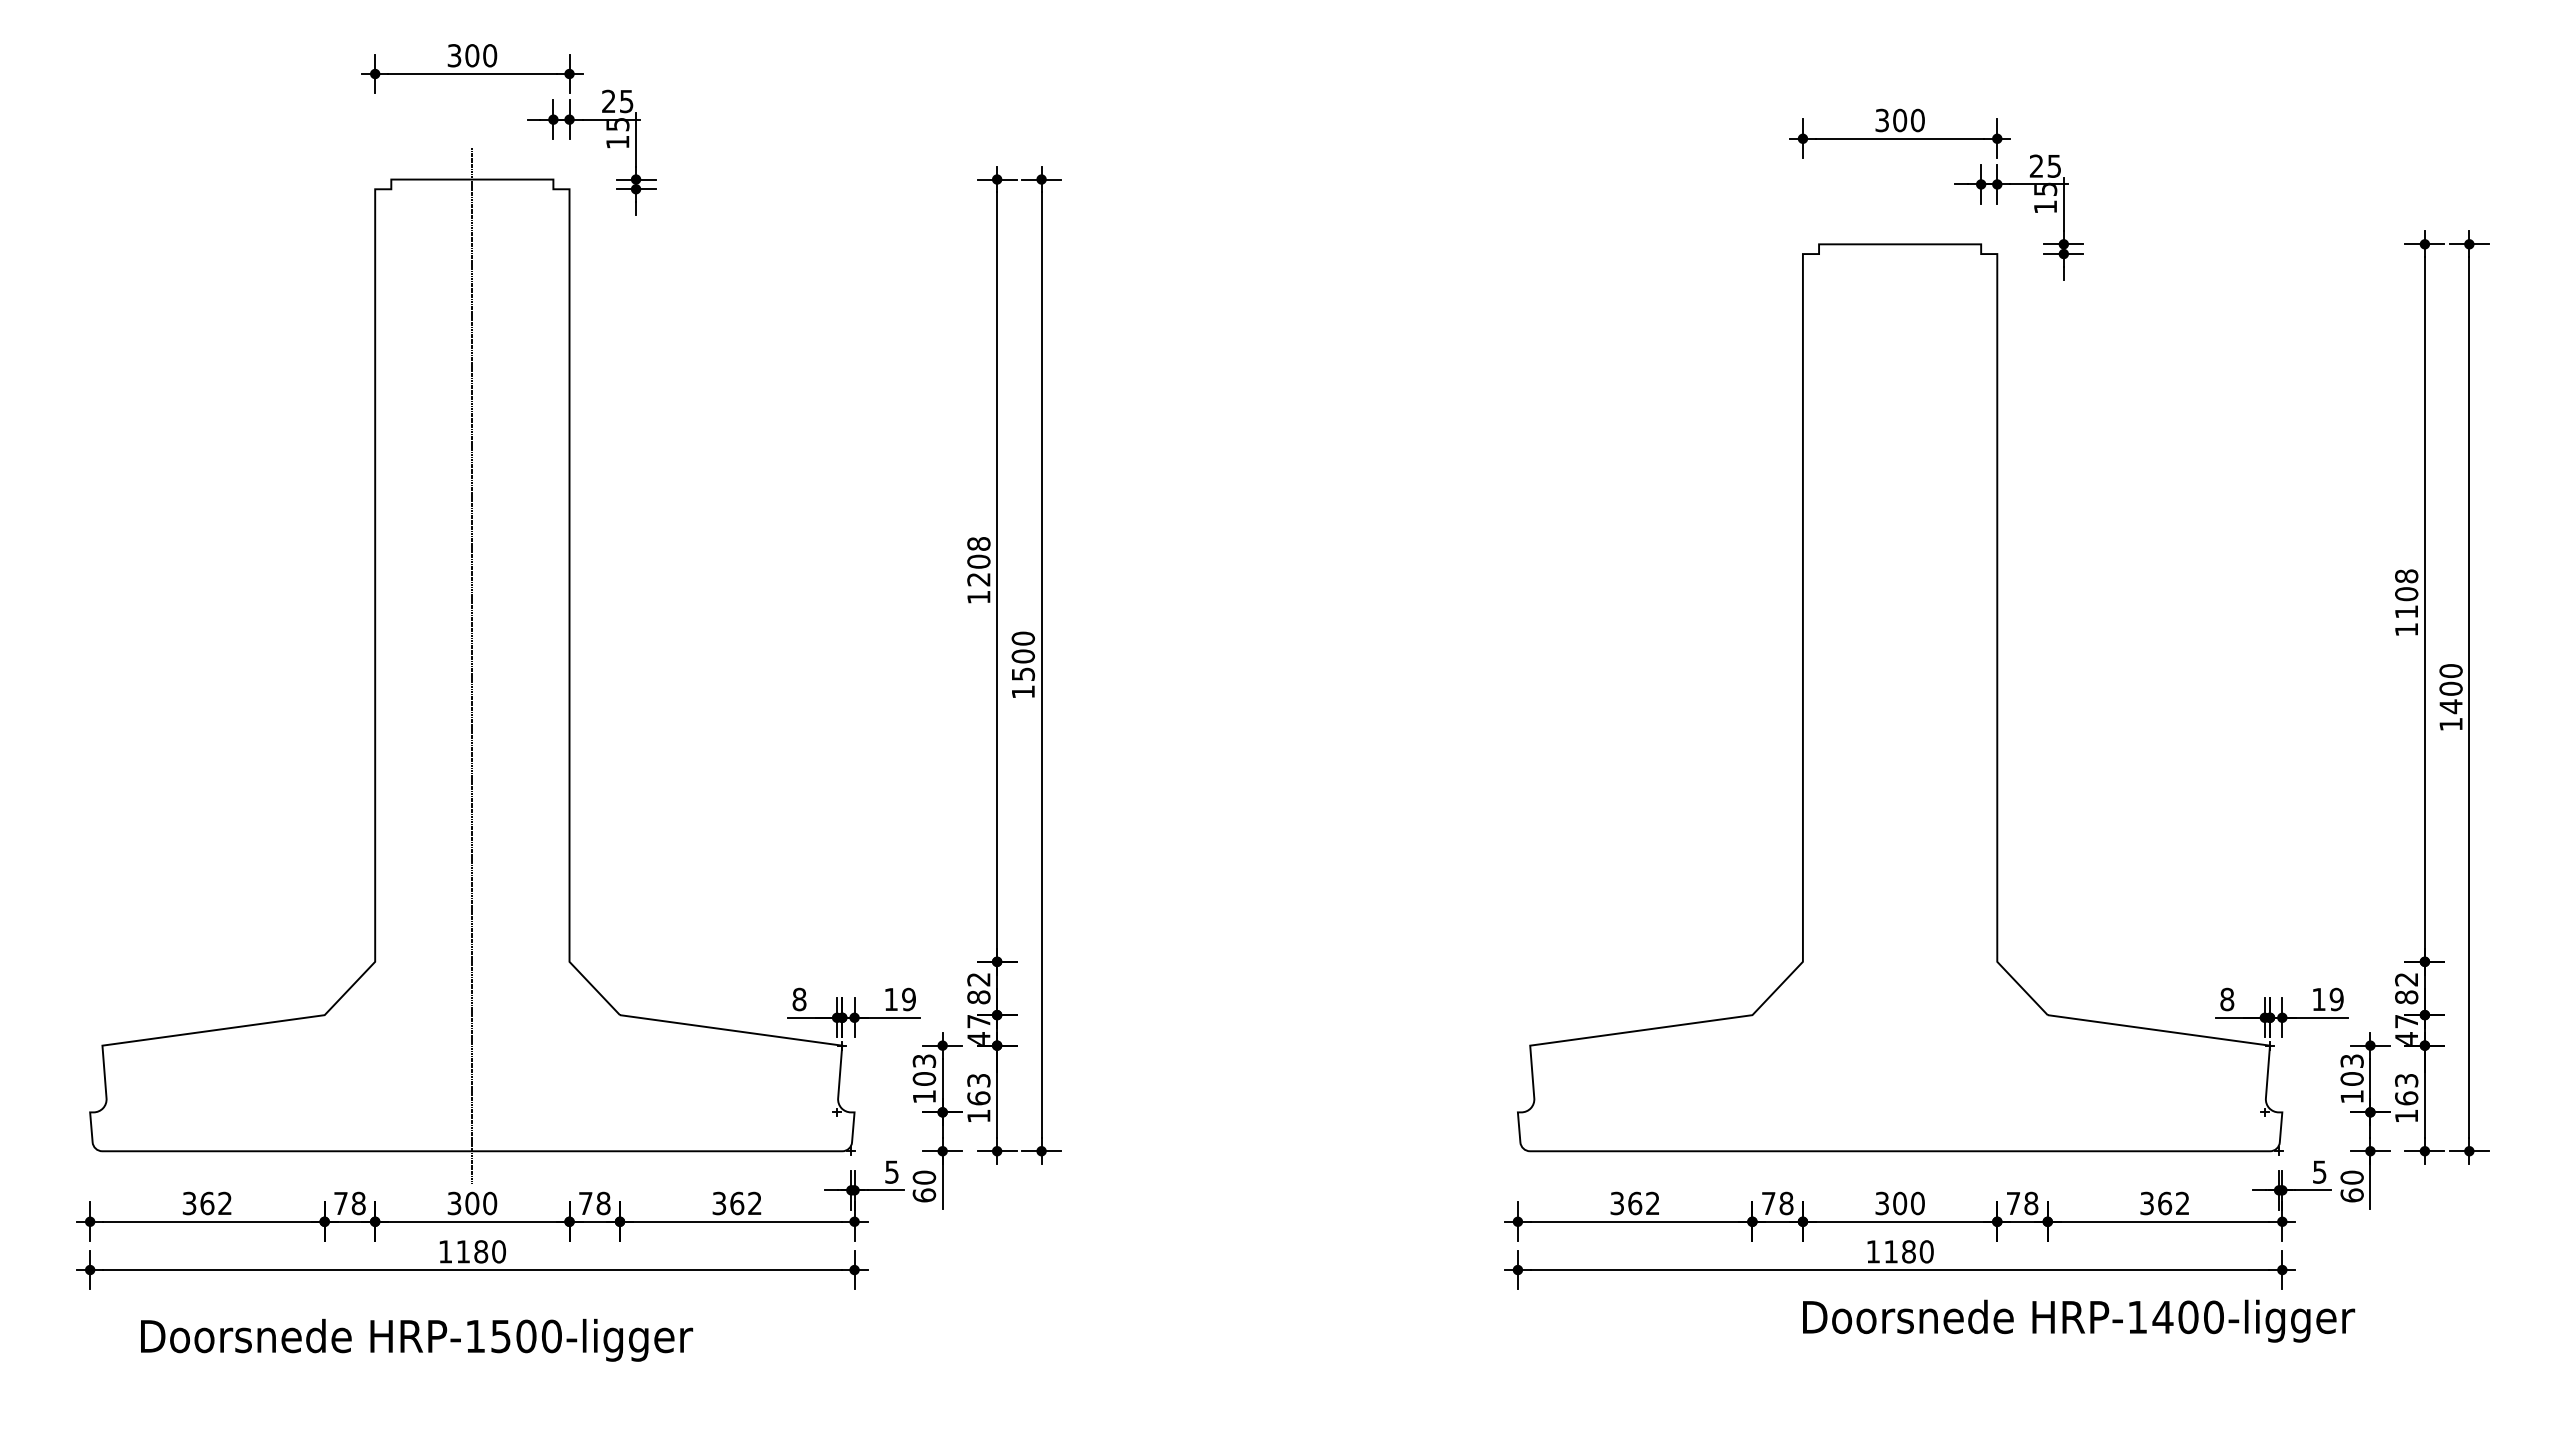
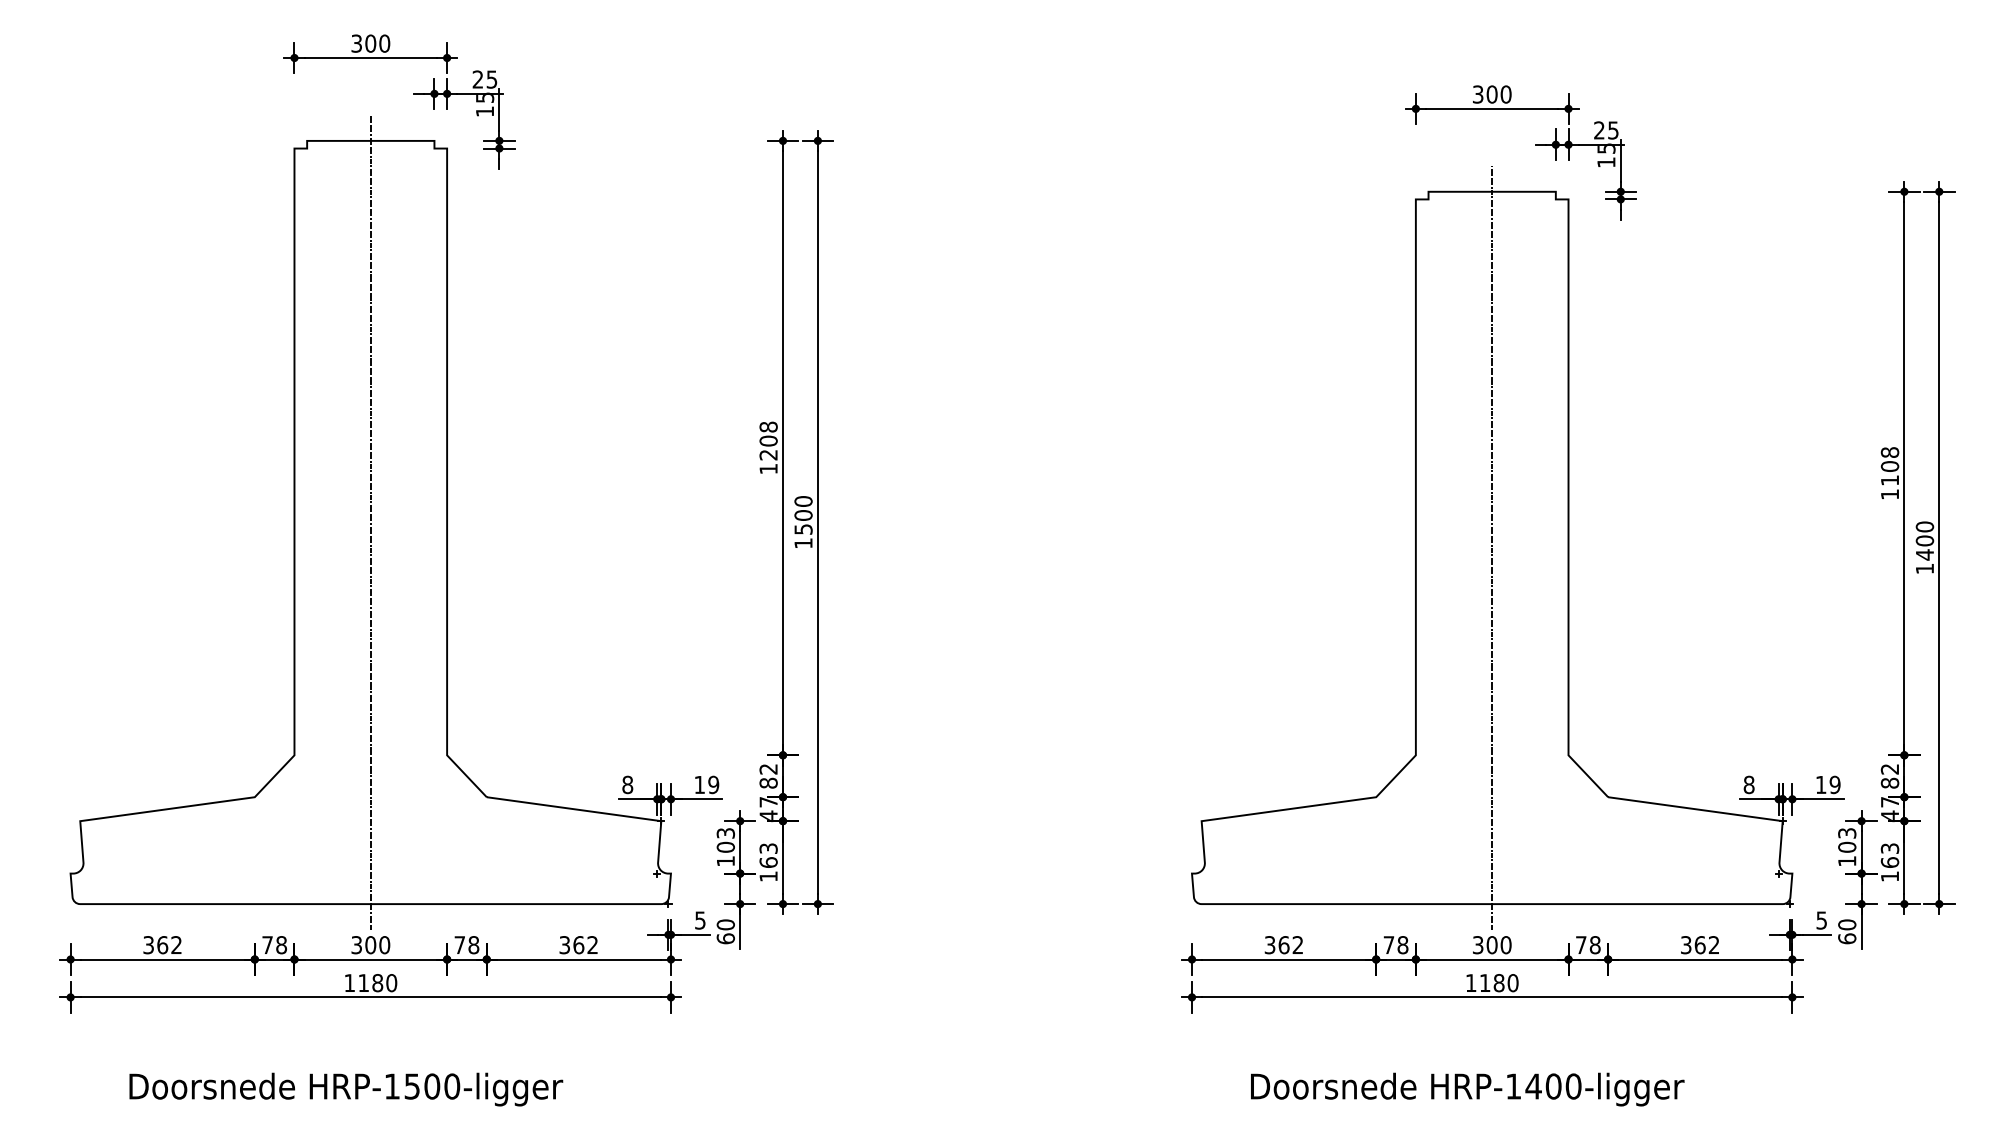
line: (1900, 697) -> (1492, 547), added
text: (2078, 1321) -> (1467, 1089), moved
text: (417, 1340) -> (346, 1089), moved

